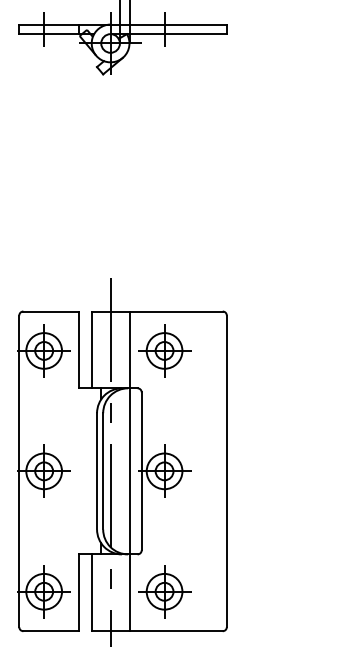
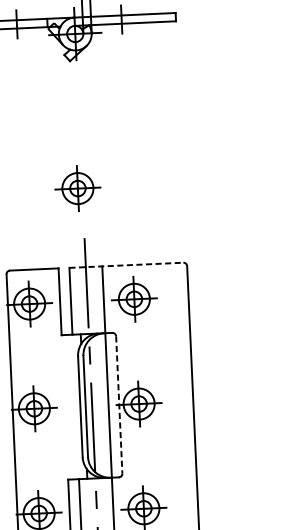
part: (105, 220) -> (77, 188), added
line: (157, 311) -> (126, 265), solid -> dashed
line: (141, 471) -> (119, 405), solid -> dashed

